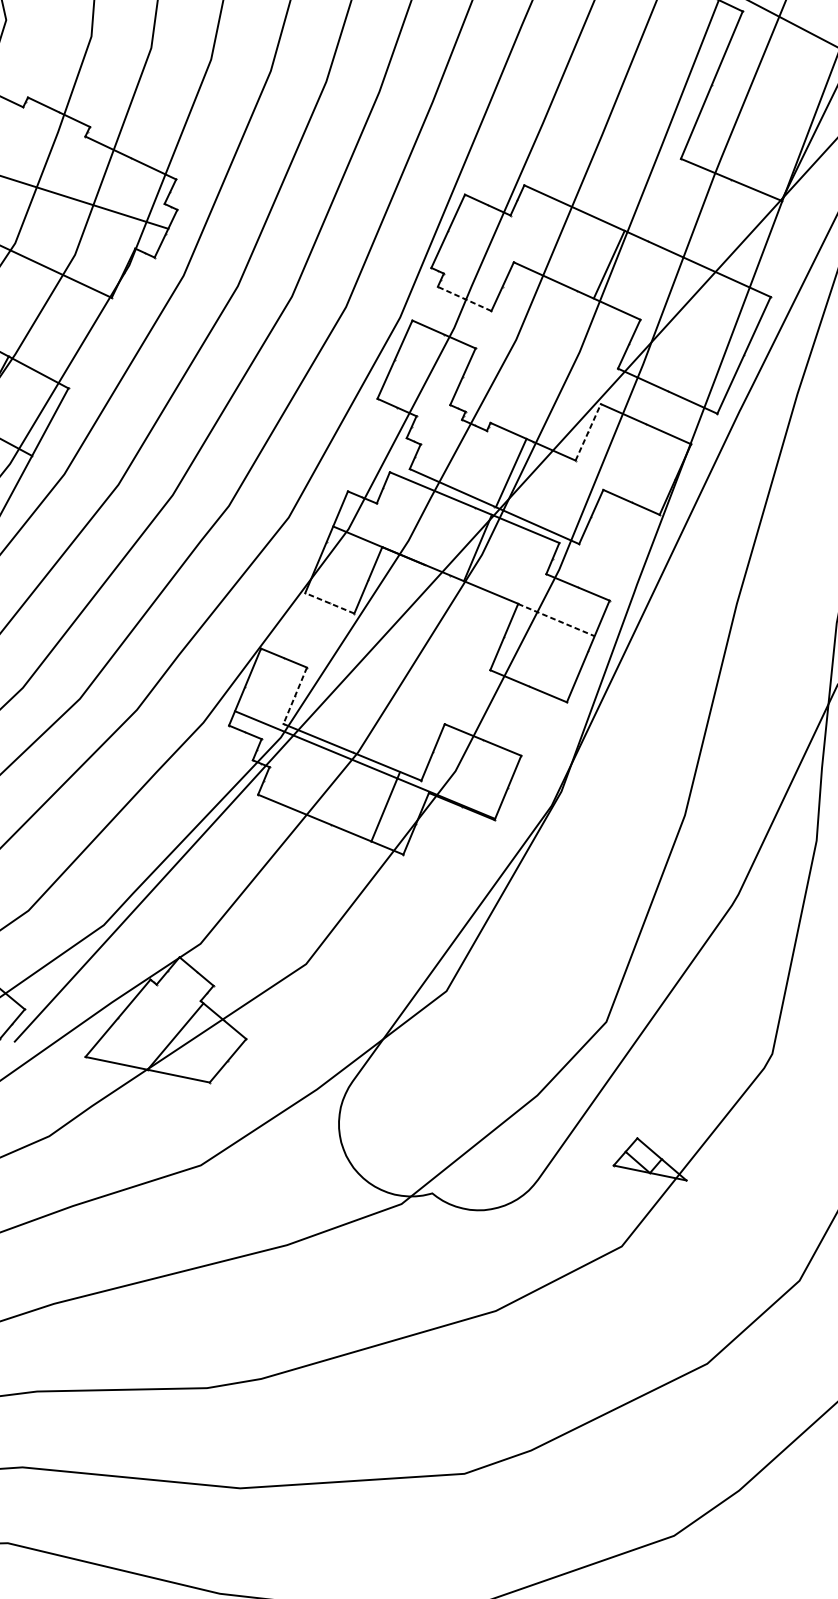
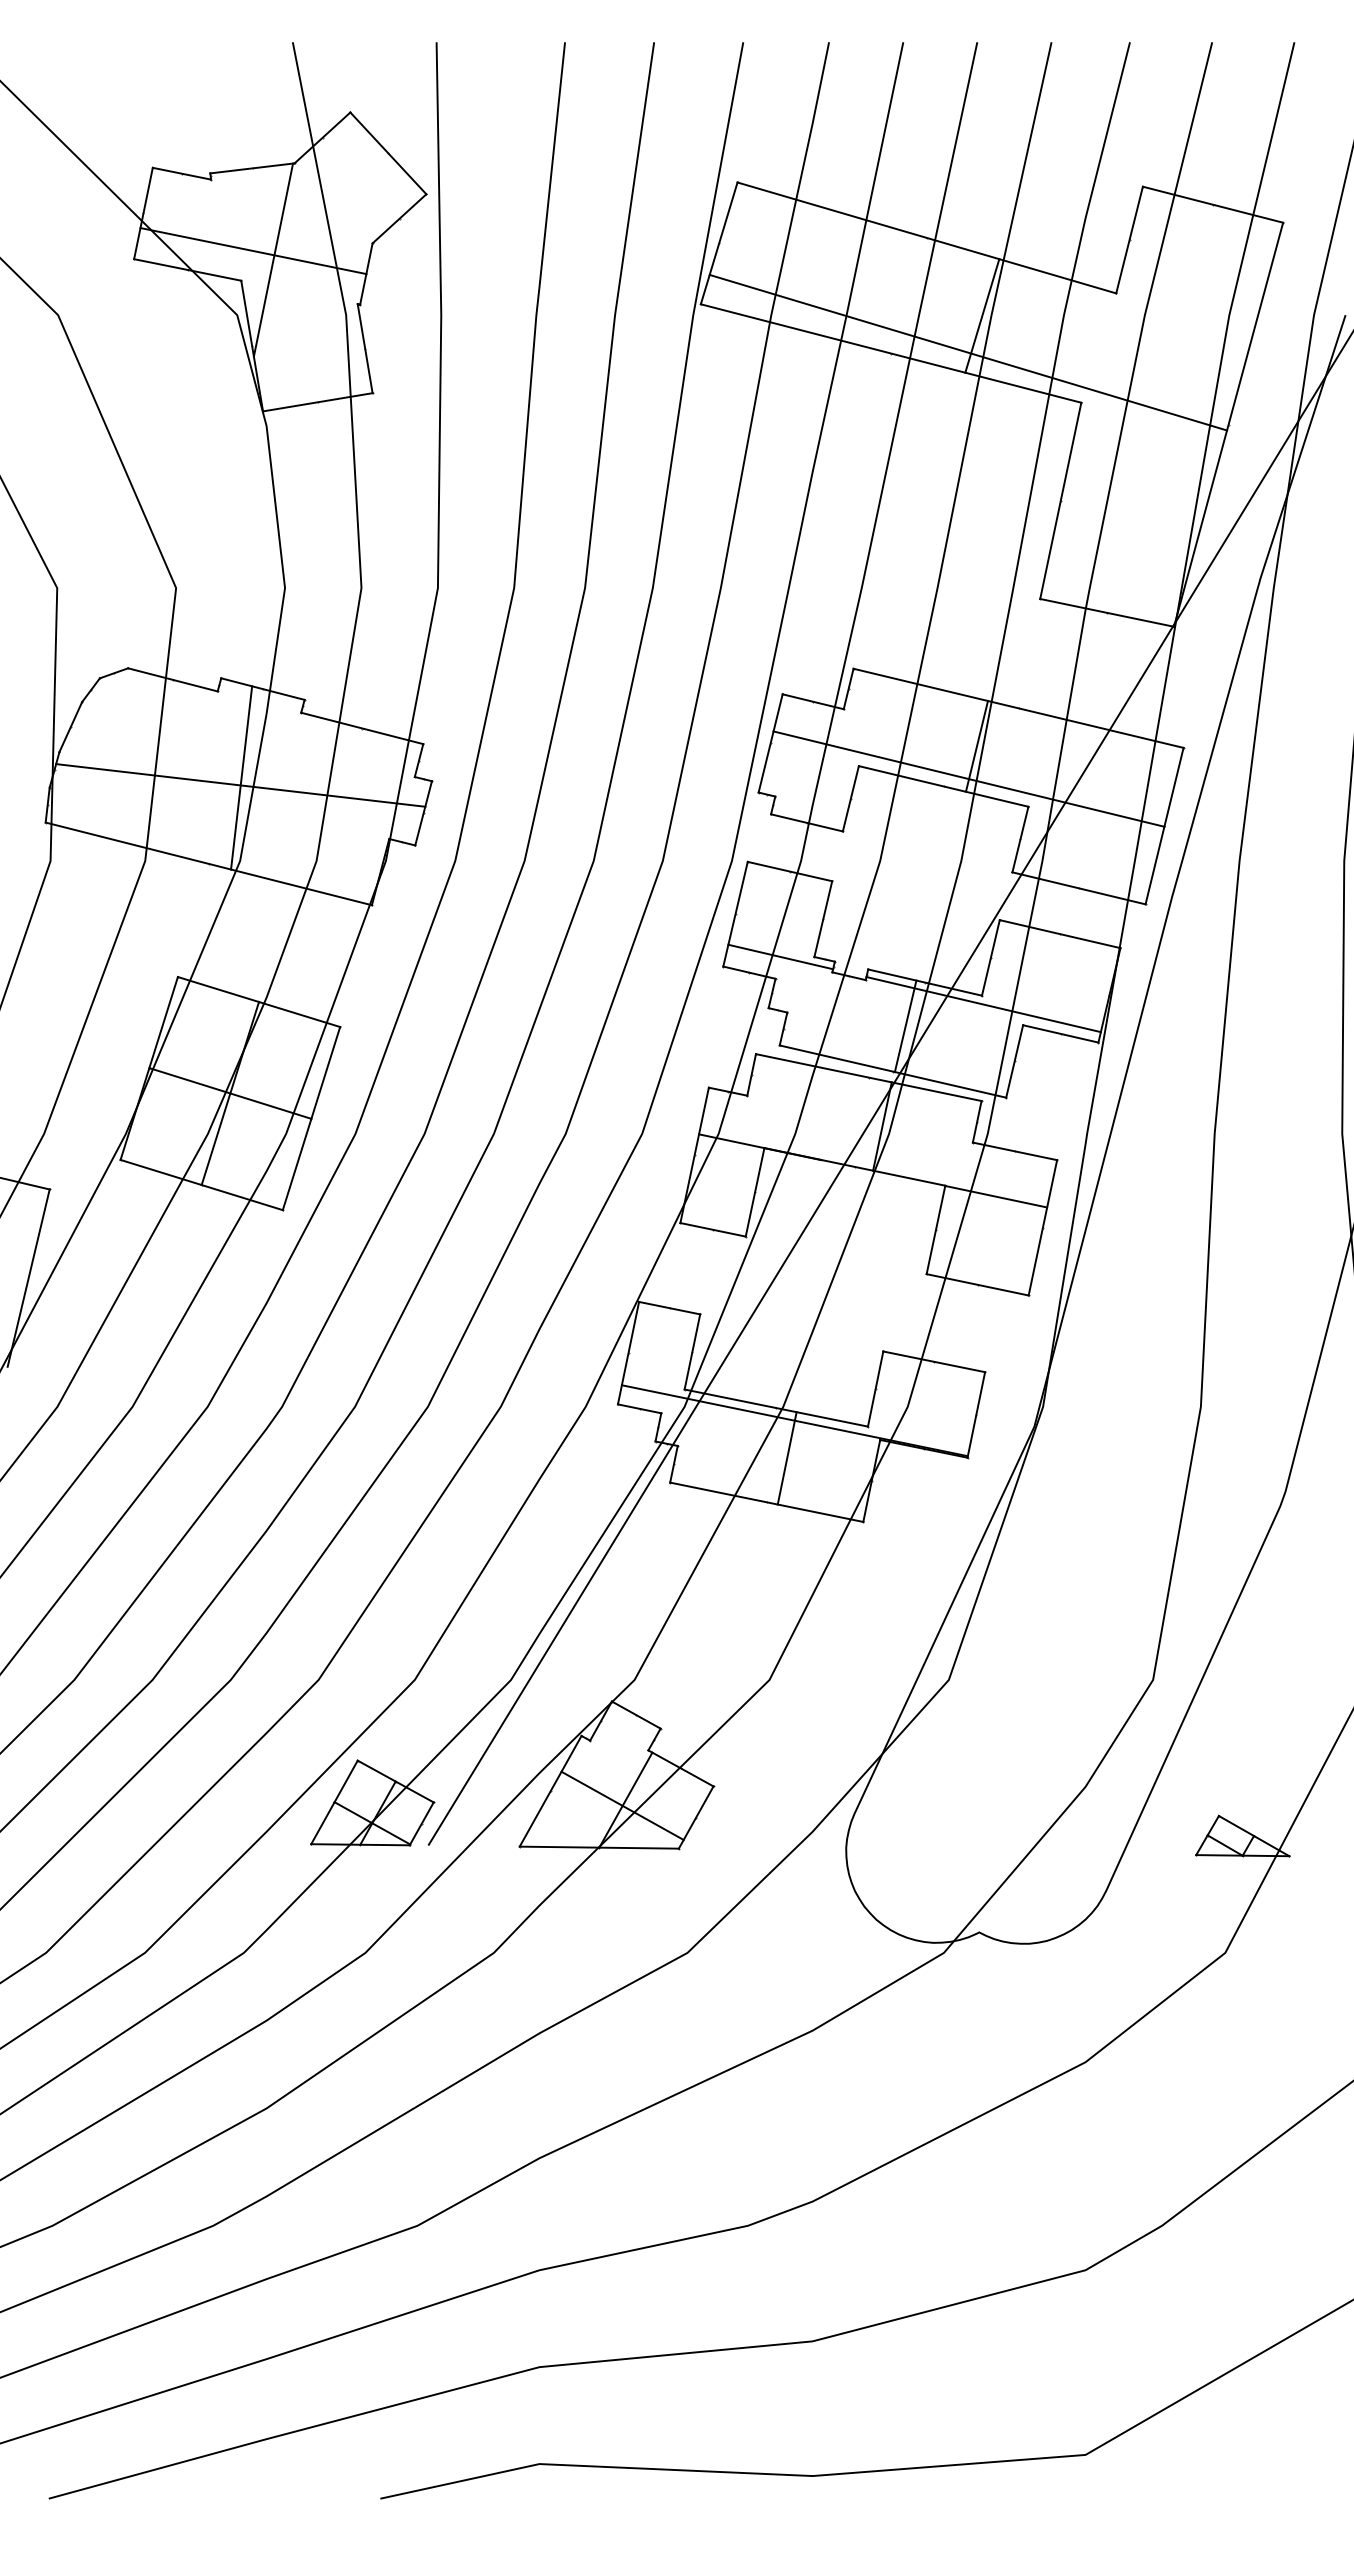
line: (28, 178) -> (241, 777), added
line: (597, 288) -> (968, 778), added
line: (464, 298) -> (806, 822), dashed -> solid
line: (423, 399) -> (780, 956), added
line: (588, 431) -> (990, 957), dashed -> solid
line: (575, 467) -> (983, 1004), added
line: (329, 602) -> (712, 1229), dashed -> solid
line: (556, 619) -> (996, 1196), dashed -> solid
line: (295, 696) -> (692, 1352), dashed -> solid
line: (385, 806) -> (786, 1458), moved
line: (172, 1040) -> (622, 1805), added

